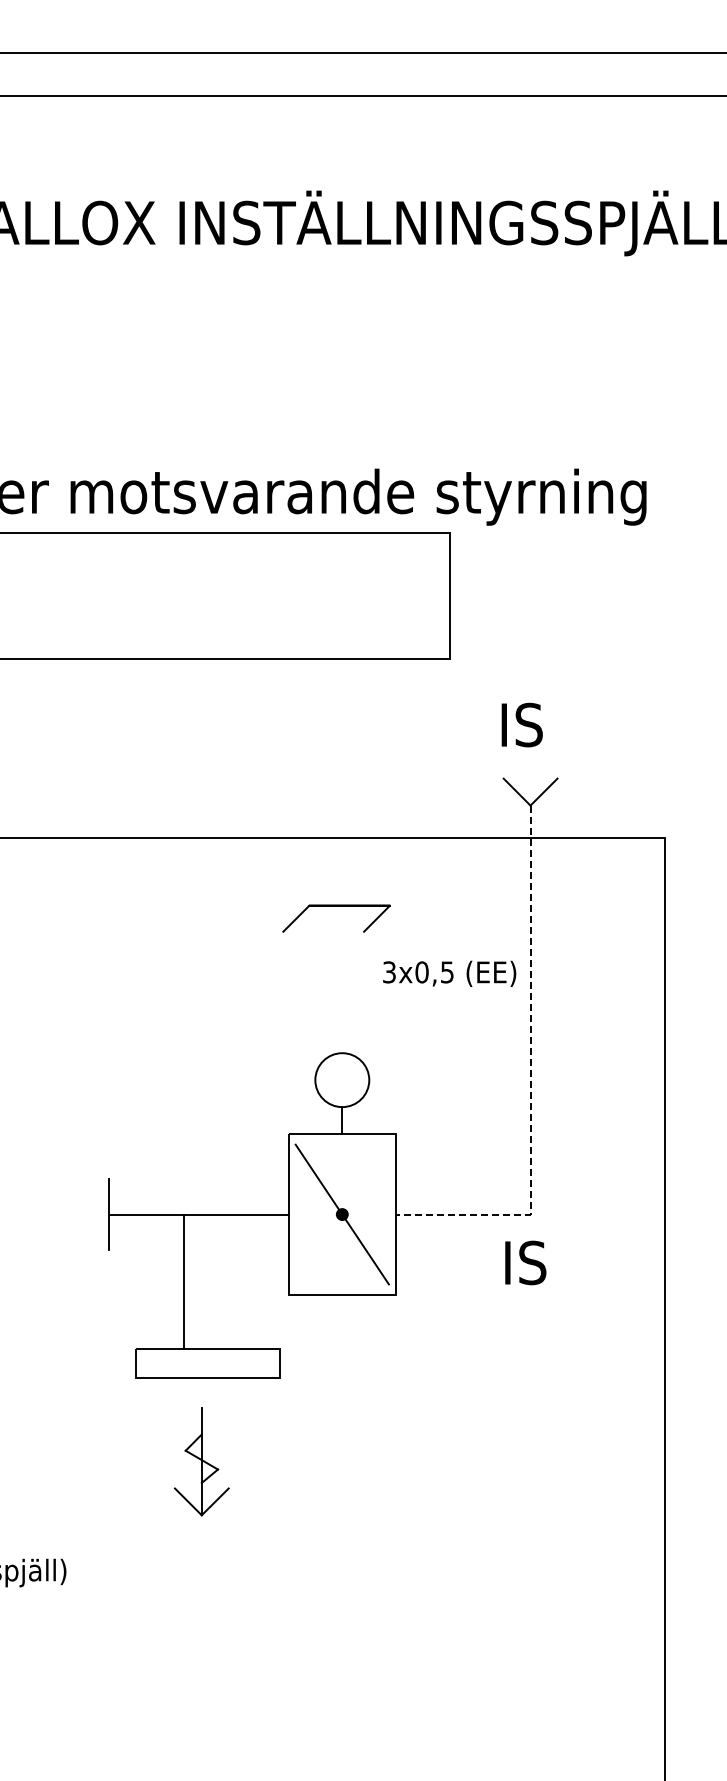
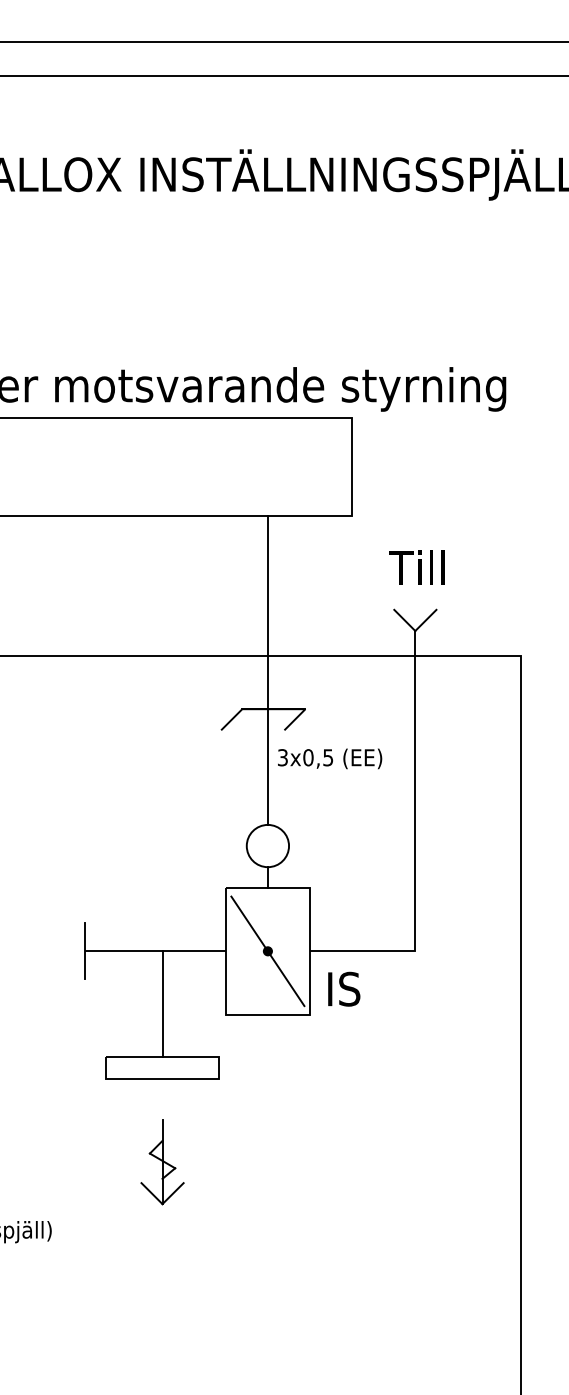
text: (531, 724) -> (416, 567), IS -> Till
line: (342, 855) -> (268, 670), added
text: (449, 973) -> (329, 758), moved
line: (530, 1078) -> (415, 844), dashed -> solid
text: (525, 1262) -> (344, 988), moved
line: (183, 1281) -> (162, 1003), moved
part: (201, 1461) -> (162, 1161), moved

